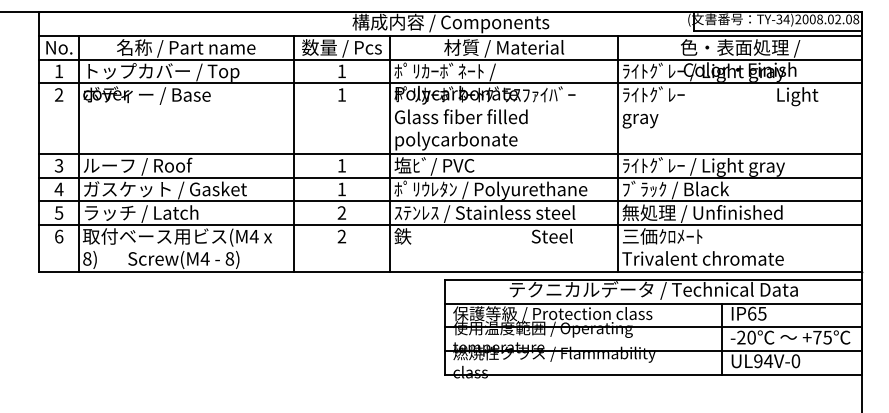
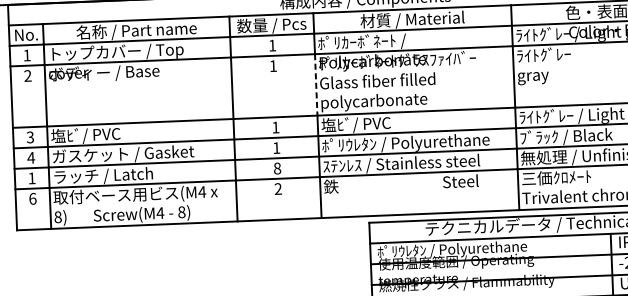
line: (390, 119) -> (316, 85), solid -> dashed
text: (137, 166) -> (98, 135), ルーフ / Roof -> 塩ﾋﾞ/ PVC
text: (58, 212) -> (31, 177), 5 -> 1
text: (341, 212) -> (277, 168), 2 -> 8
text: (552, 314) -> (463, 249), 保護等級 / Protection class -> ﾎﾟﾘｳﾚﾀﾝ / Polyurethane

